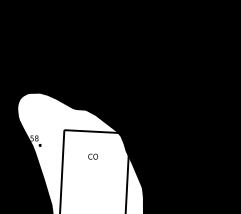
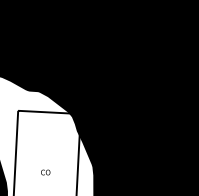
text: (92, 156) -> (45, 172), moved

